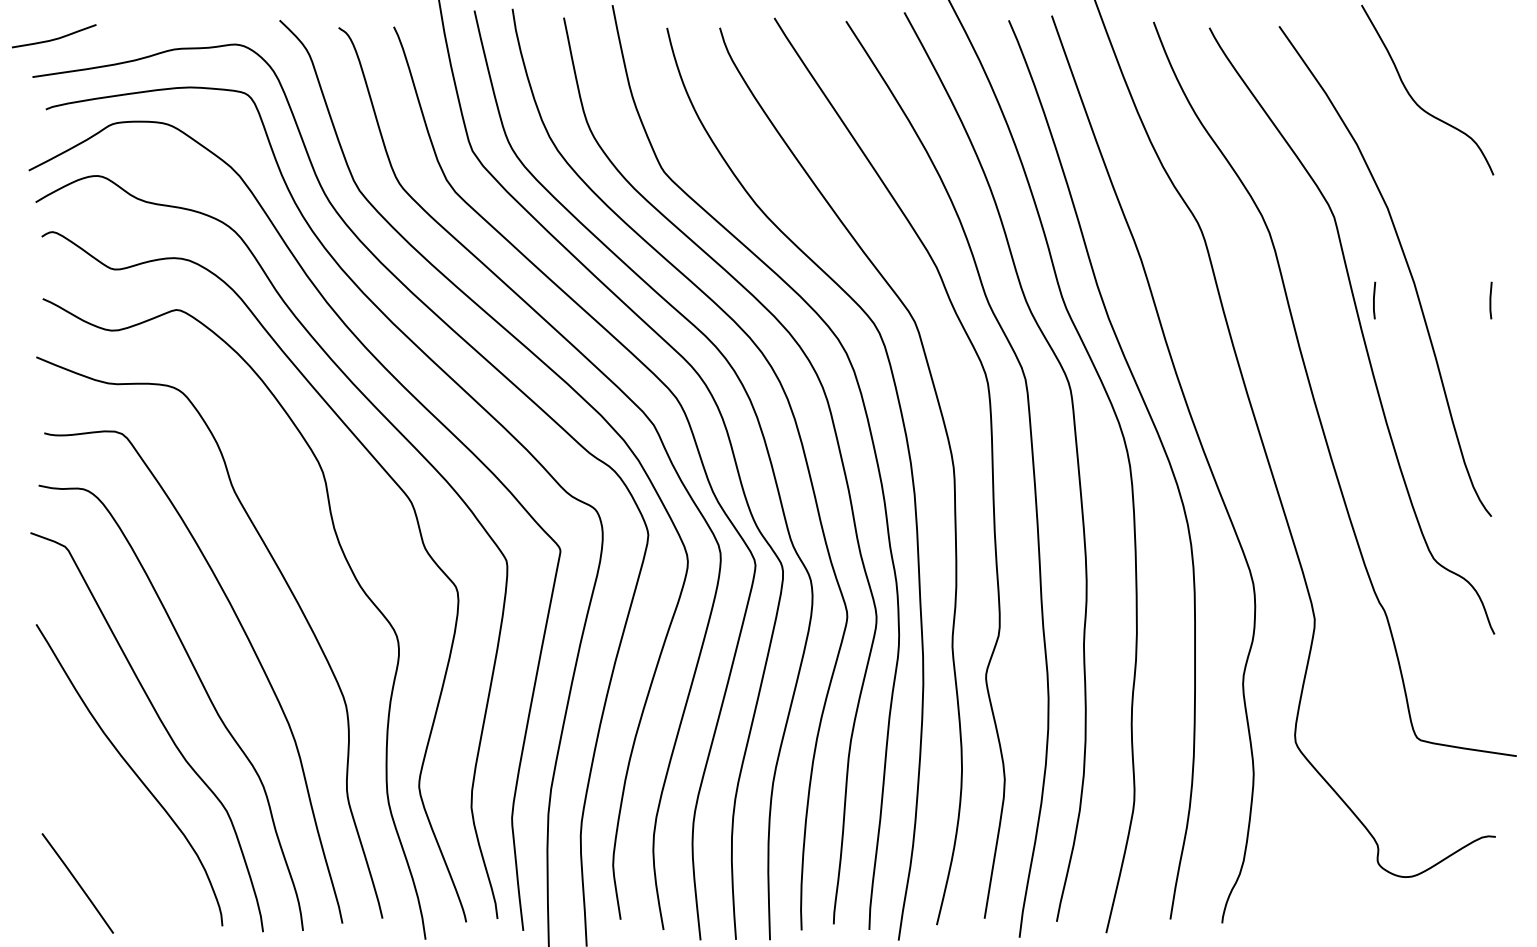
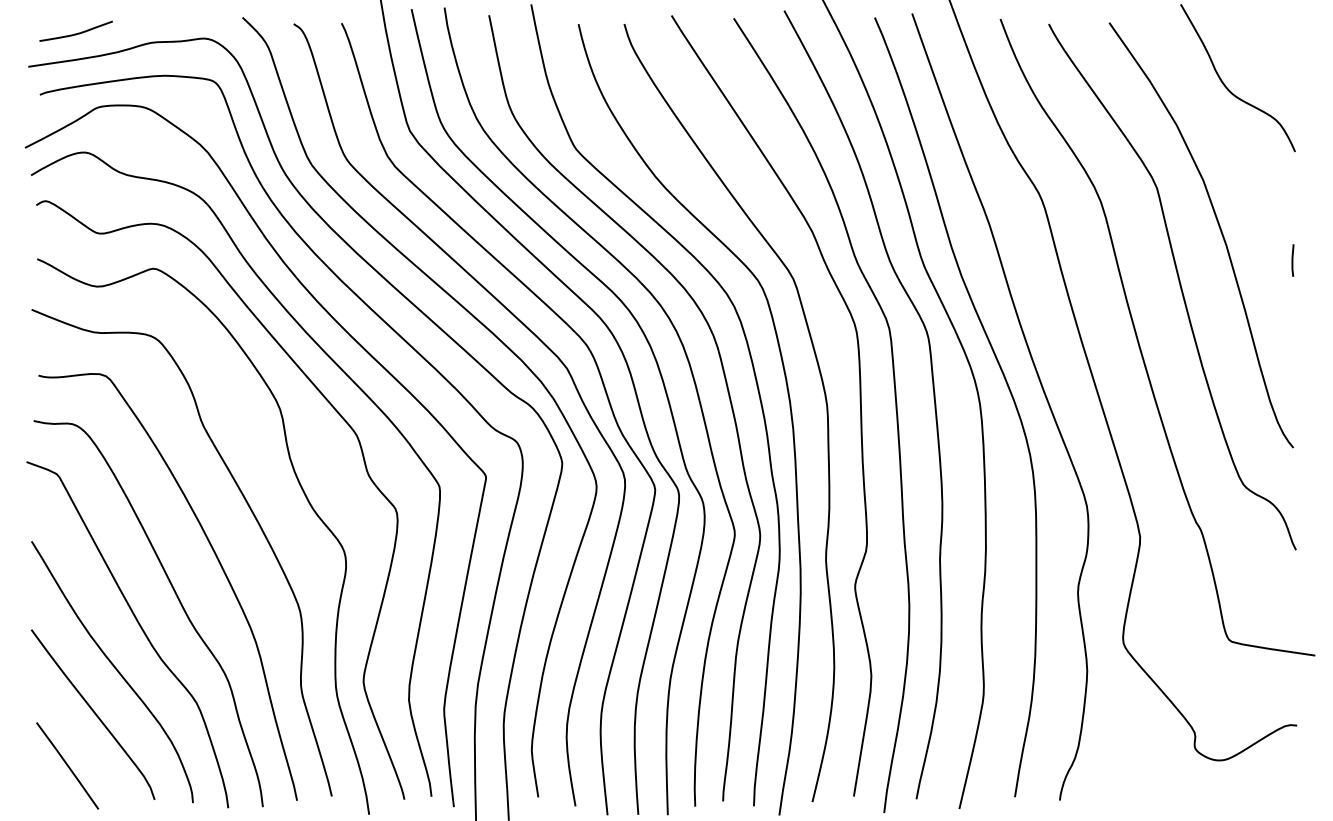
curve: (53, 38) -> (75, 33), moved
line: (1373, 300) -> (1191, 260), removed
curve: (108, 824) -> (94, 714), added

